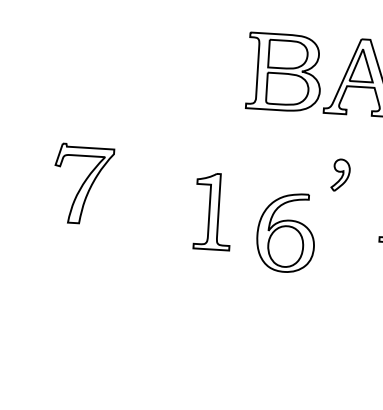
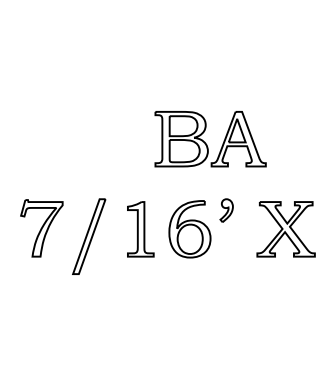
part: (148, 199) -> (89, 236), added
part: (213, 211) -> (140, 229), moved
part: (285, 232) -> (189, 229), moved

